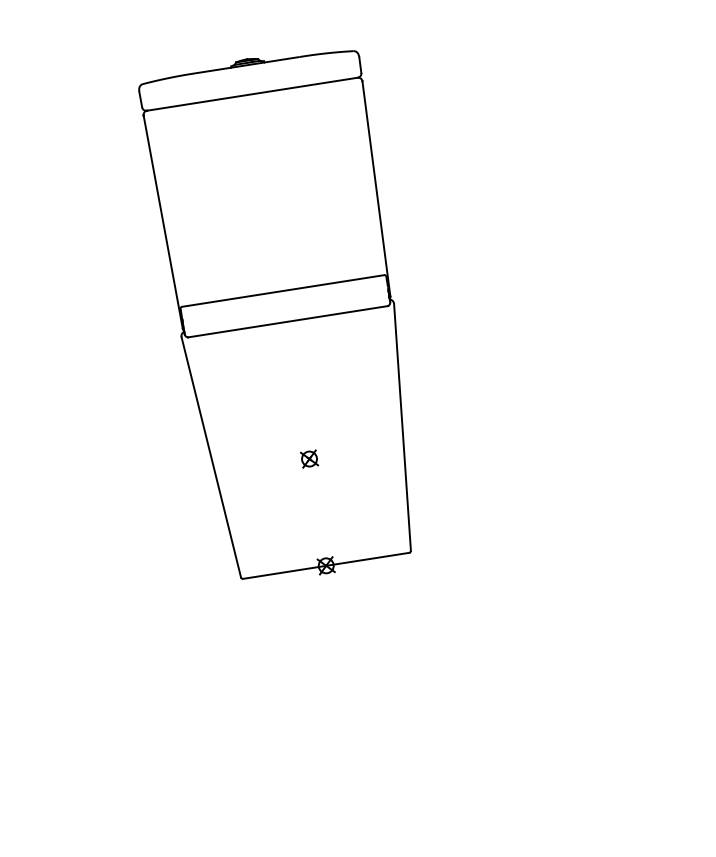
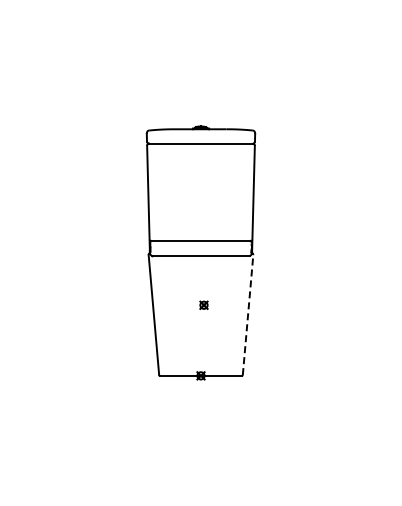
line: (403, 426) -> (248, 314), solid -> dashed
part: (308, 457) -> (203, 304), moved

